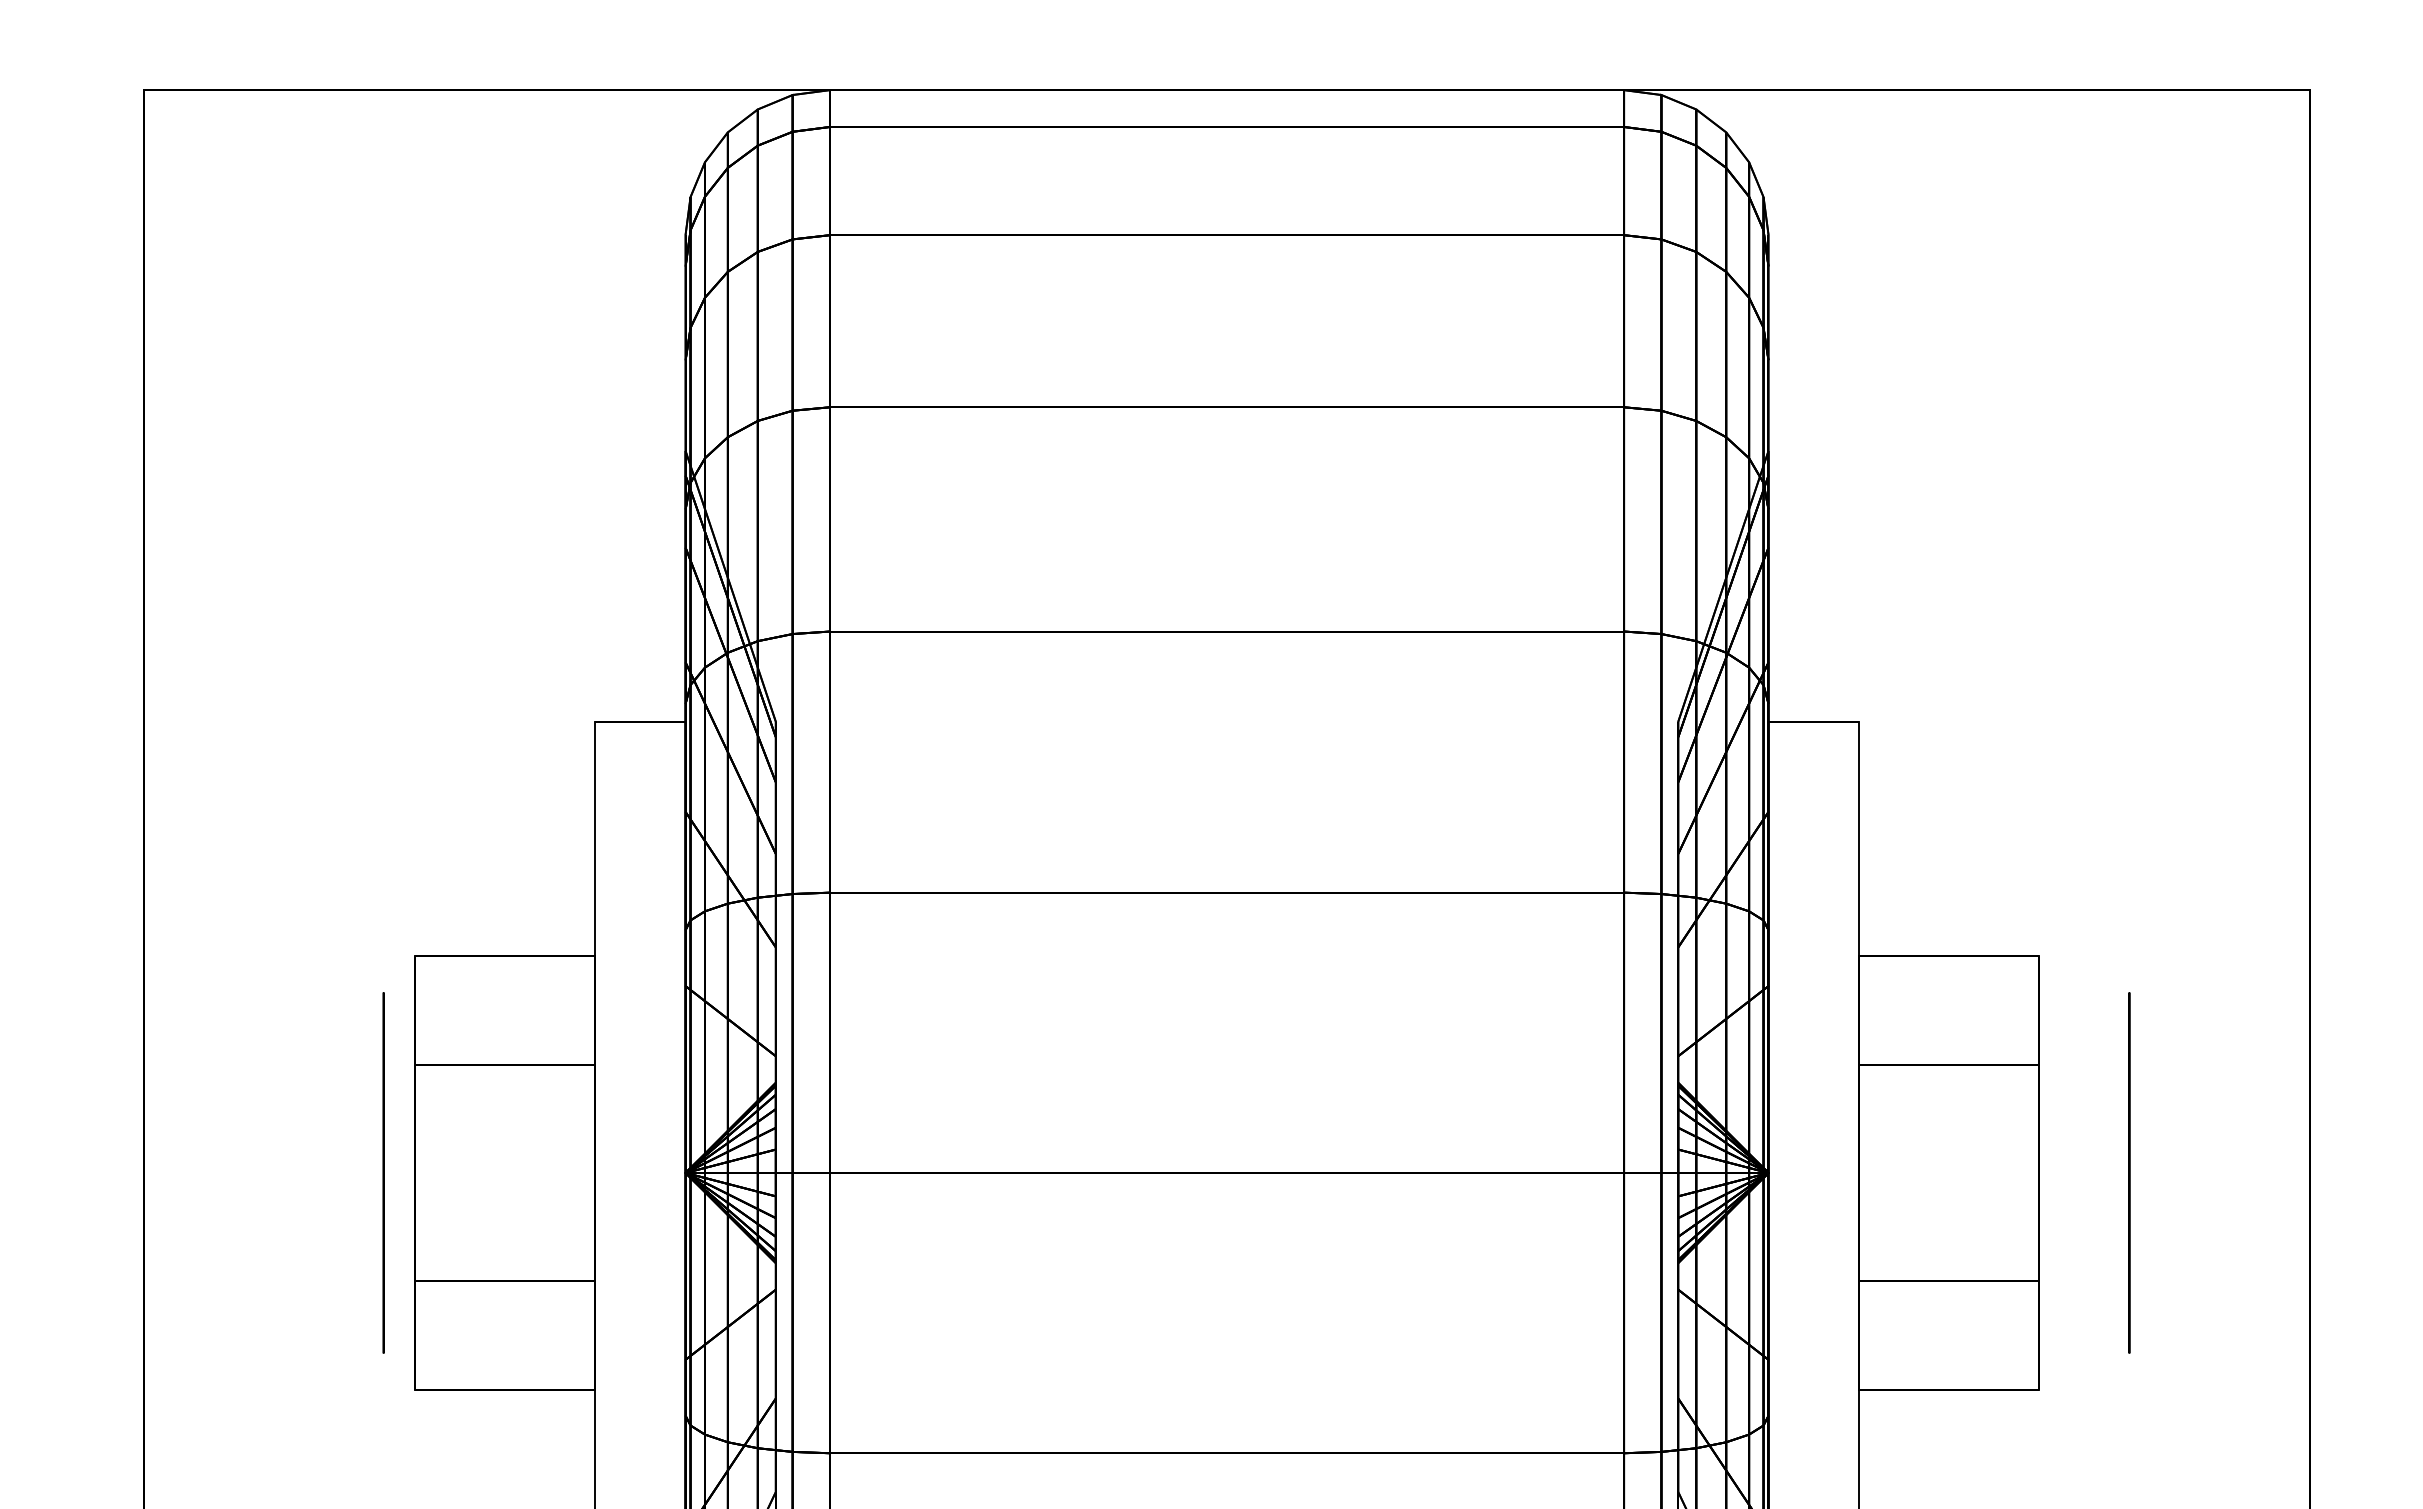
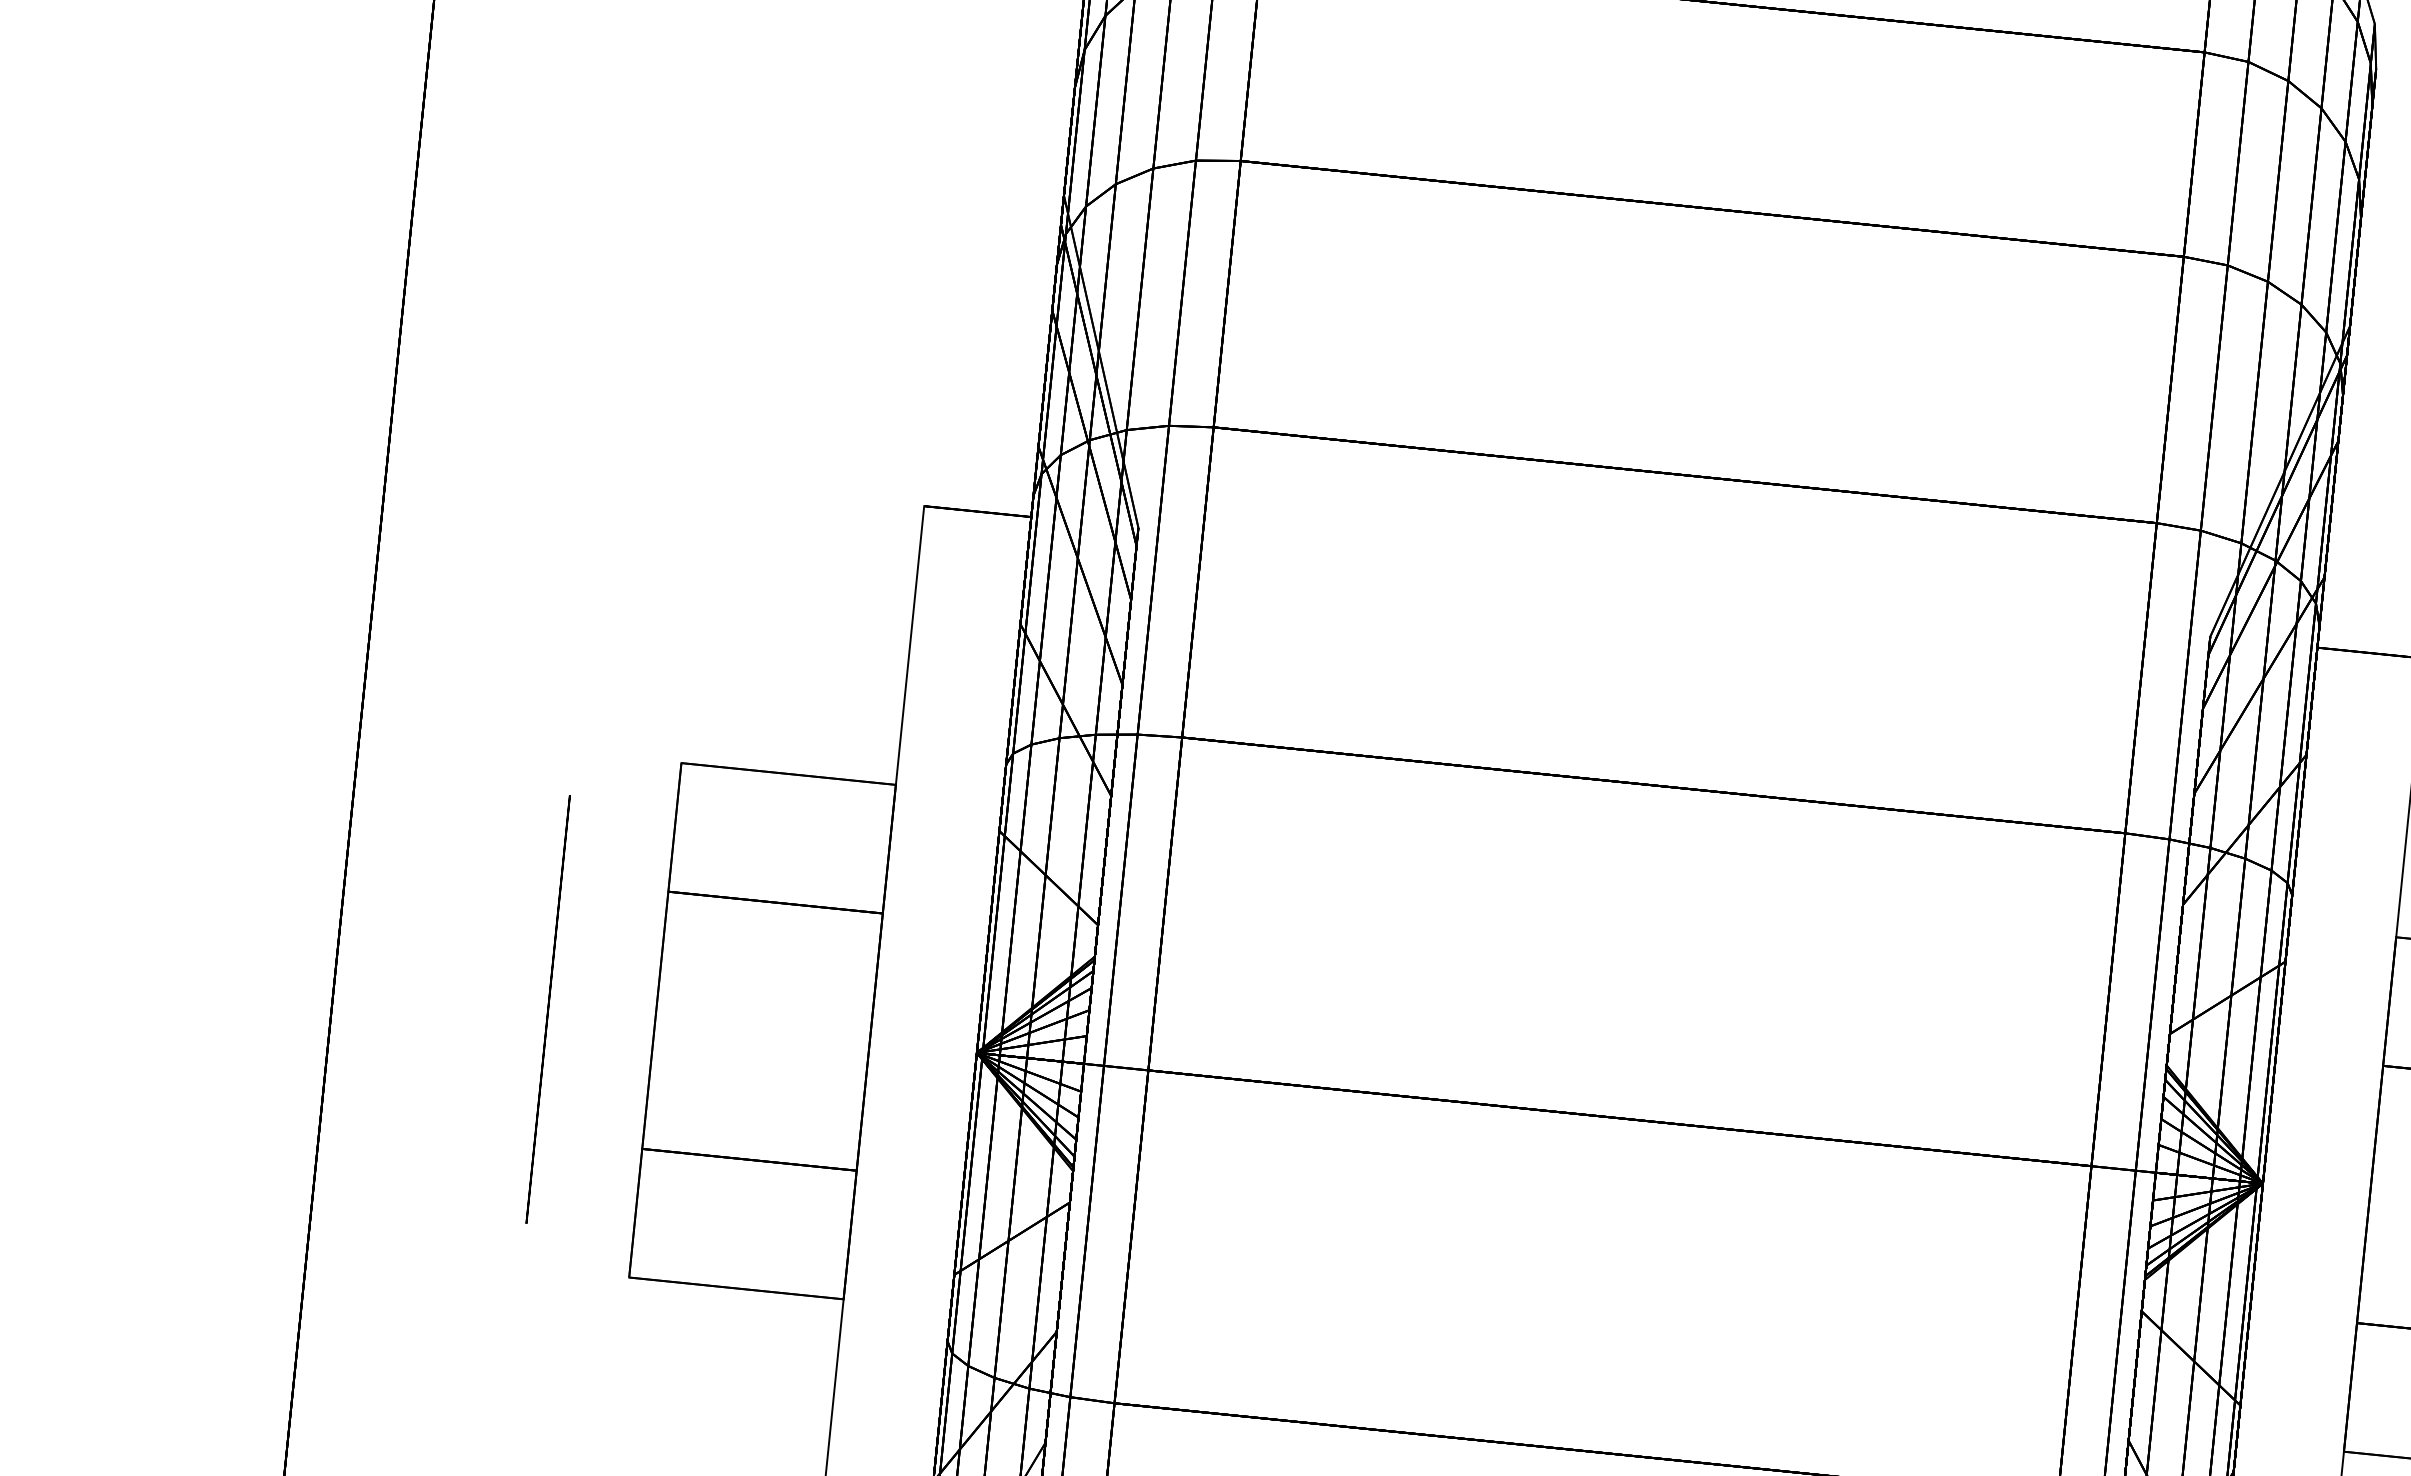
circle: (383, 1172) -> (548, 1008), moved

